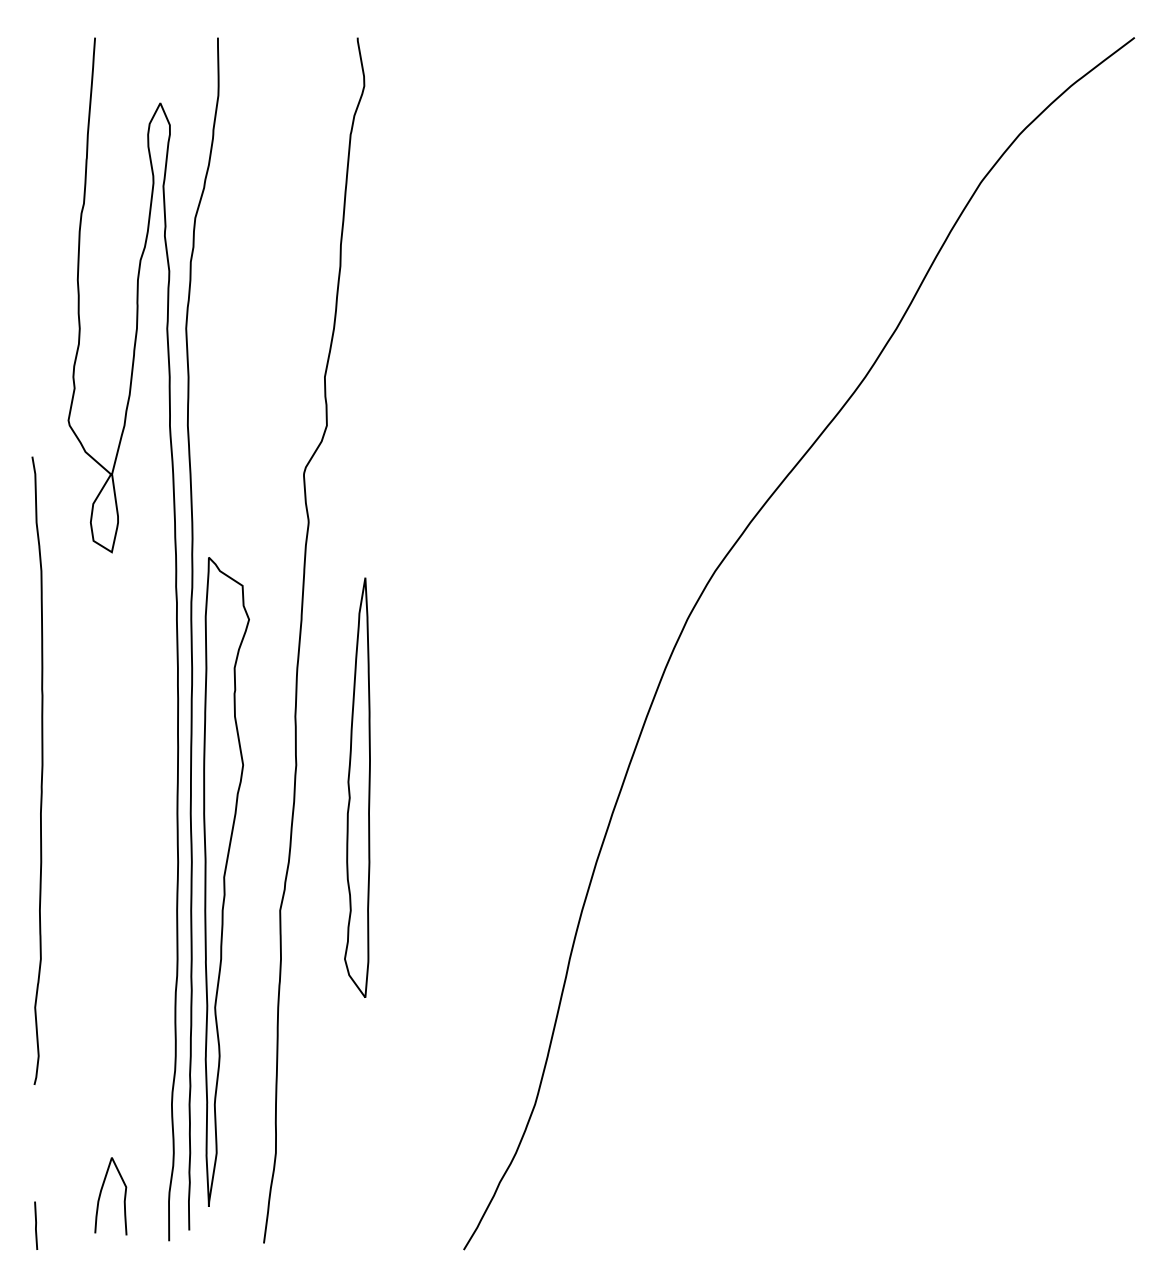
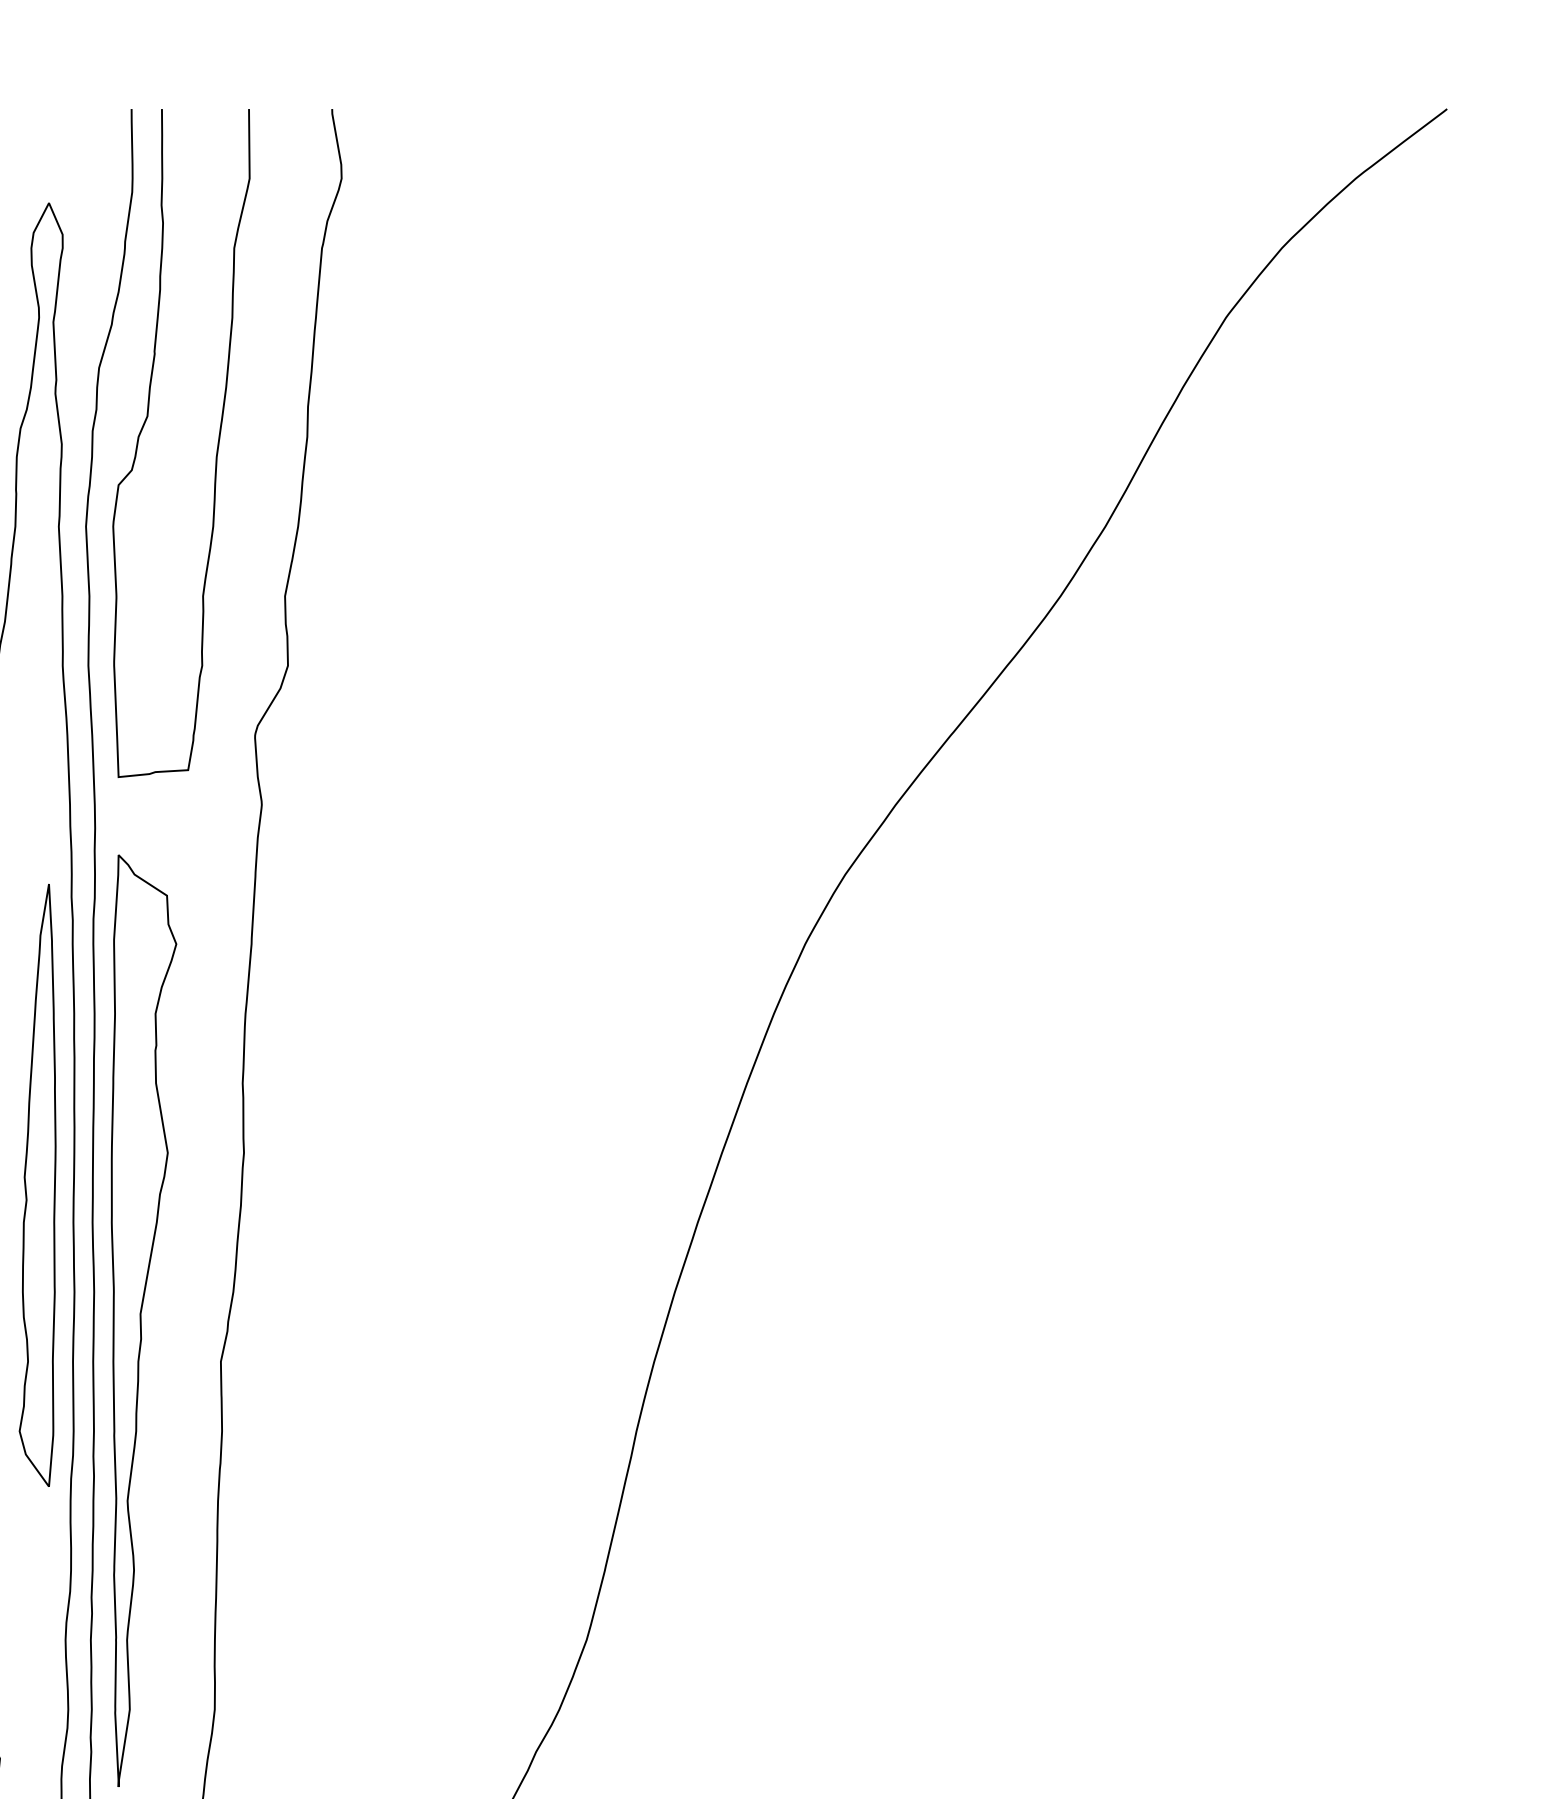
curve: (276, 276) -> (215, 451), added
part: (357, 787) -> (37, 1185), moved

